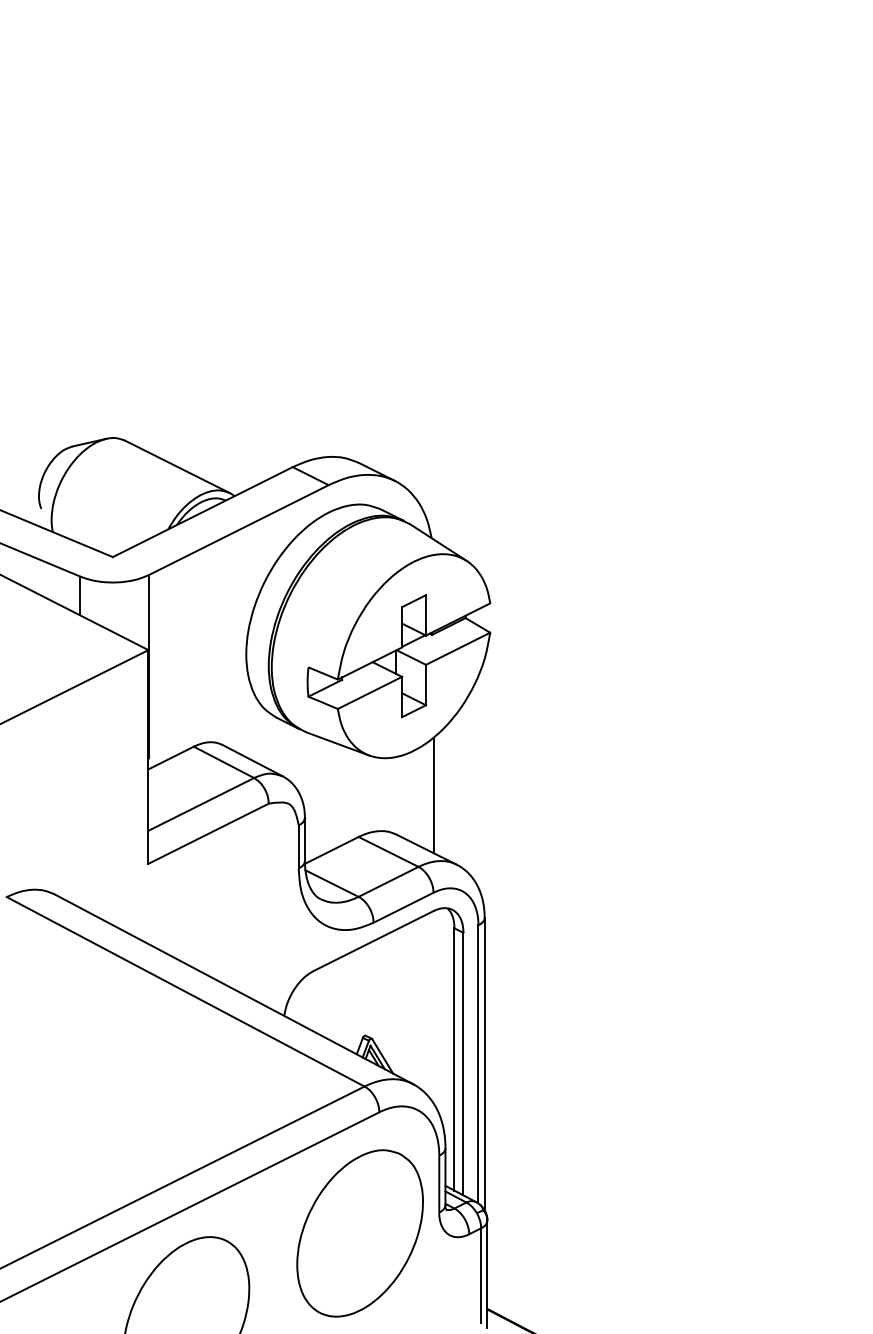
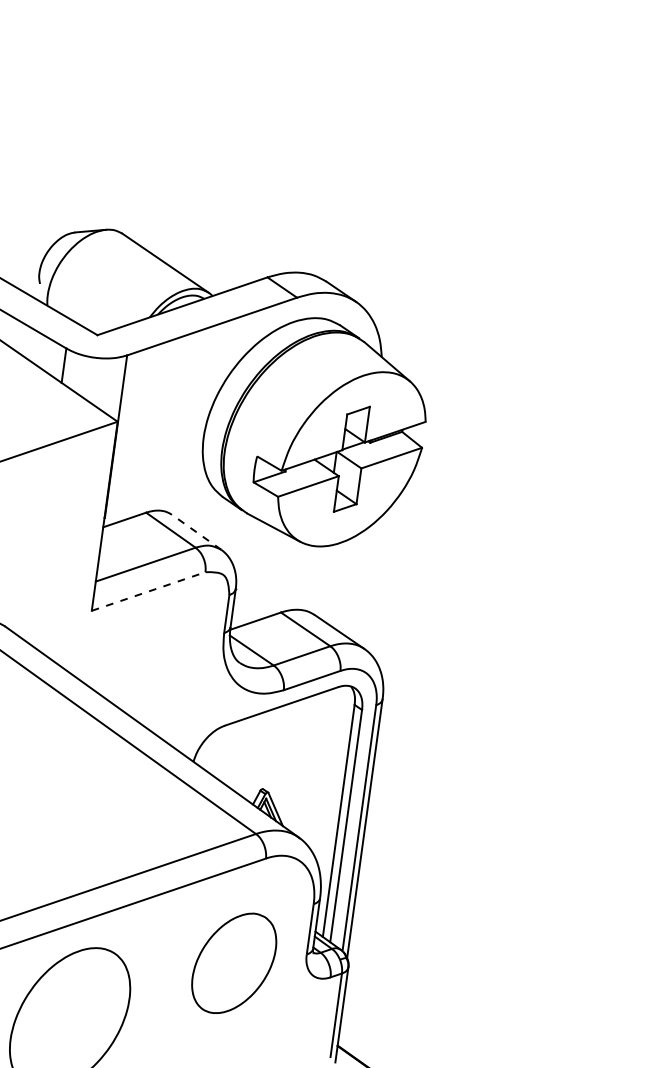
line: (252, 760) -> (196, 532), solid -> dashed
line: (433, 795) -> (352, 584), removed
line: (209, 833) -> (149, 591), solid -> dashed
part: (359, 1233) -> (233, 963), size x0.7

